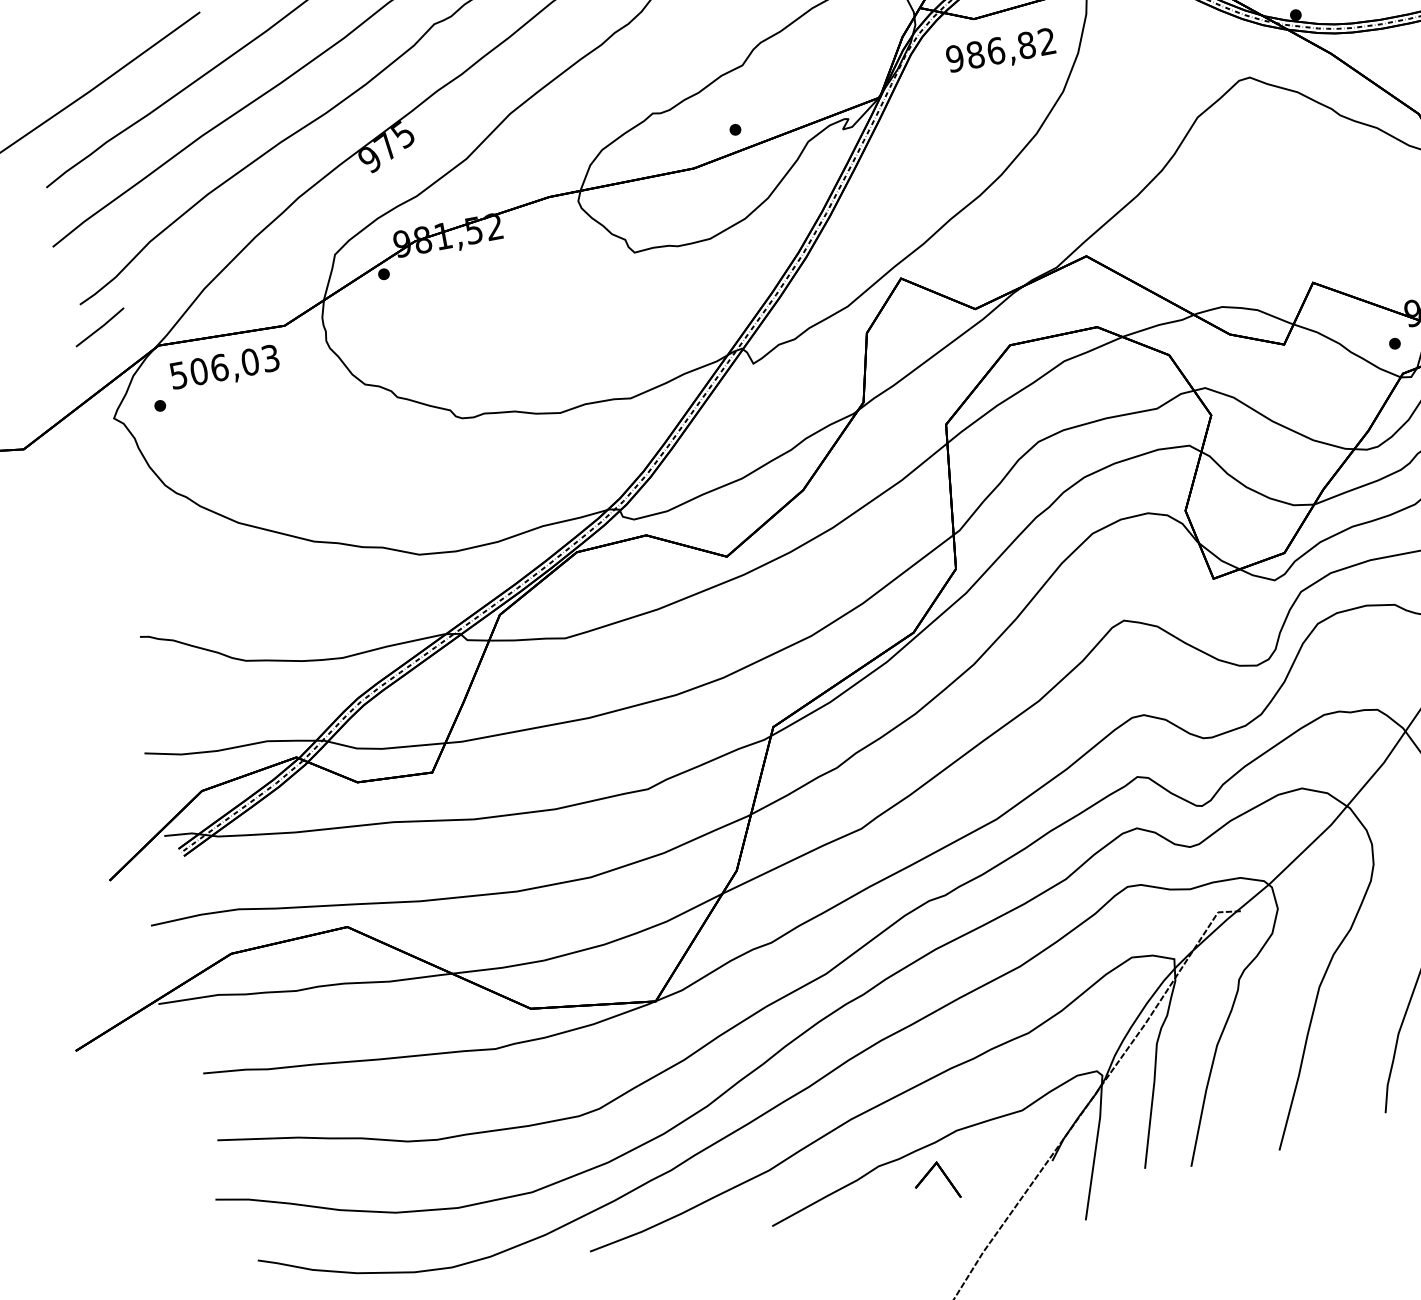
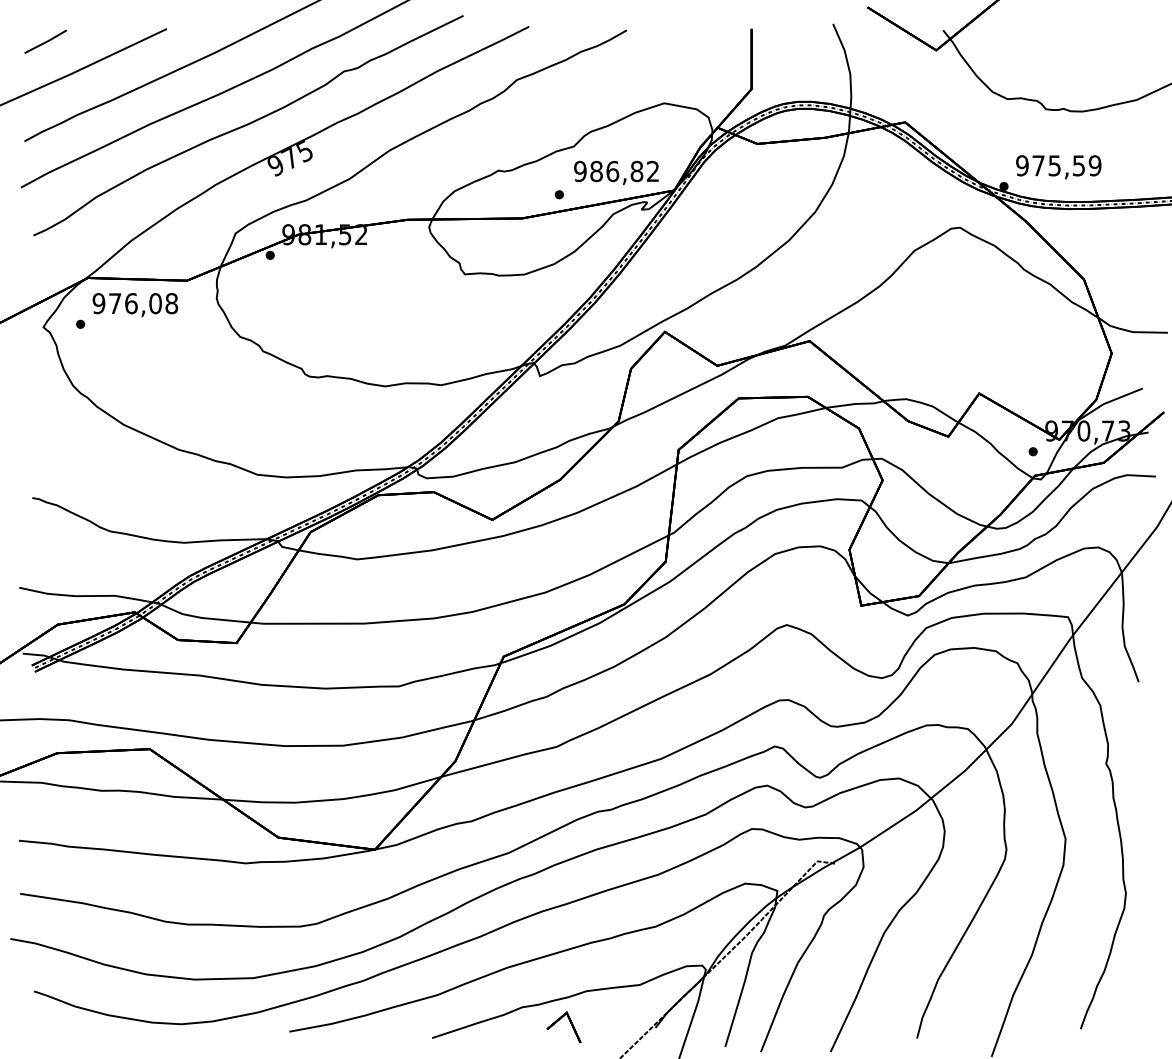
text: (1001, 51) -> (616, 172), moved
line: (99, 327) -> (45, 41), moved
text: (224, 366) -> (135, 303), 506,03 -> 976,08

